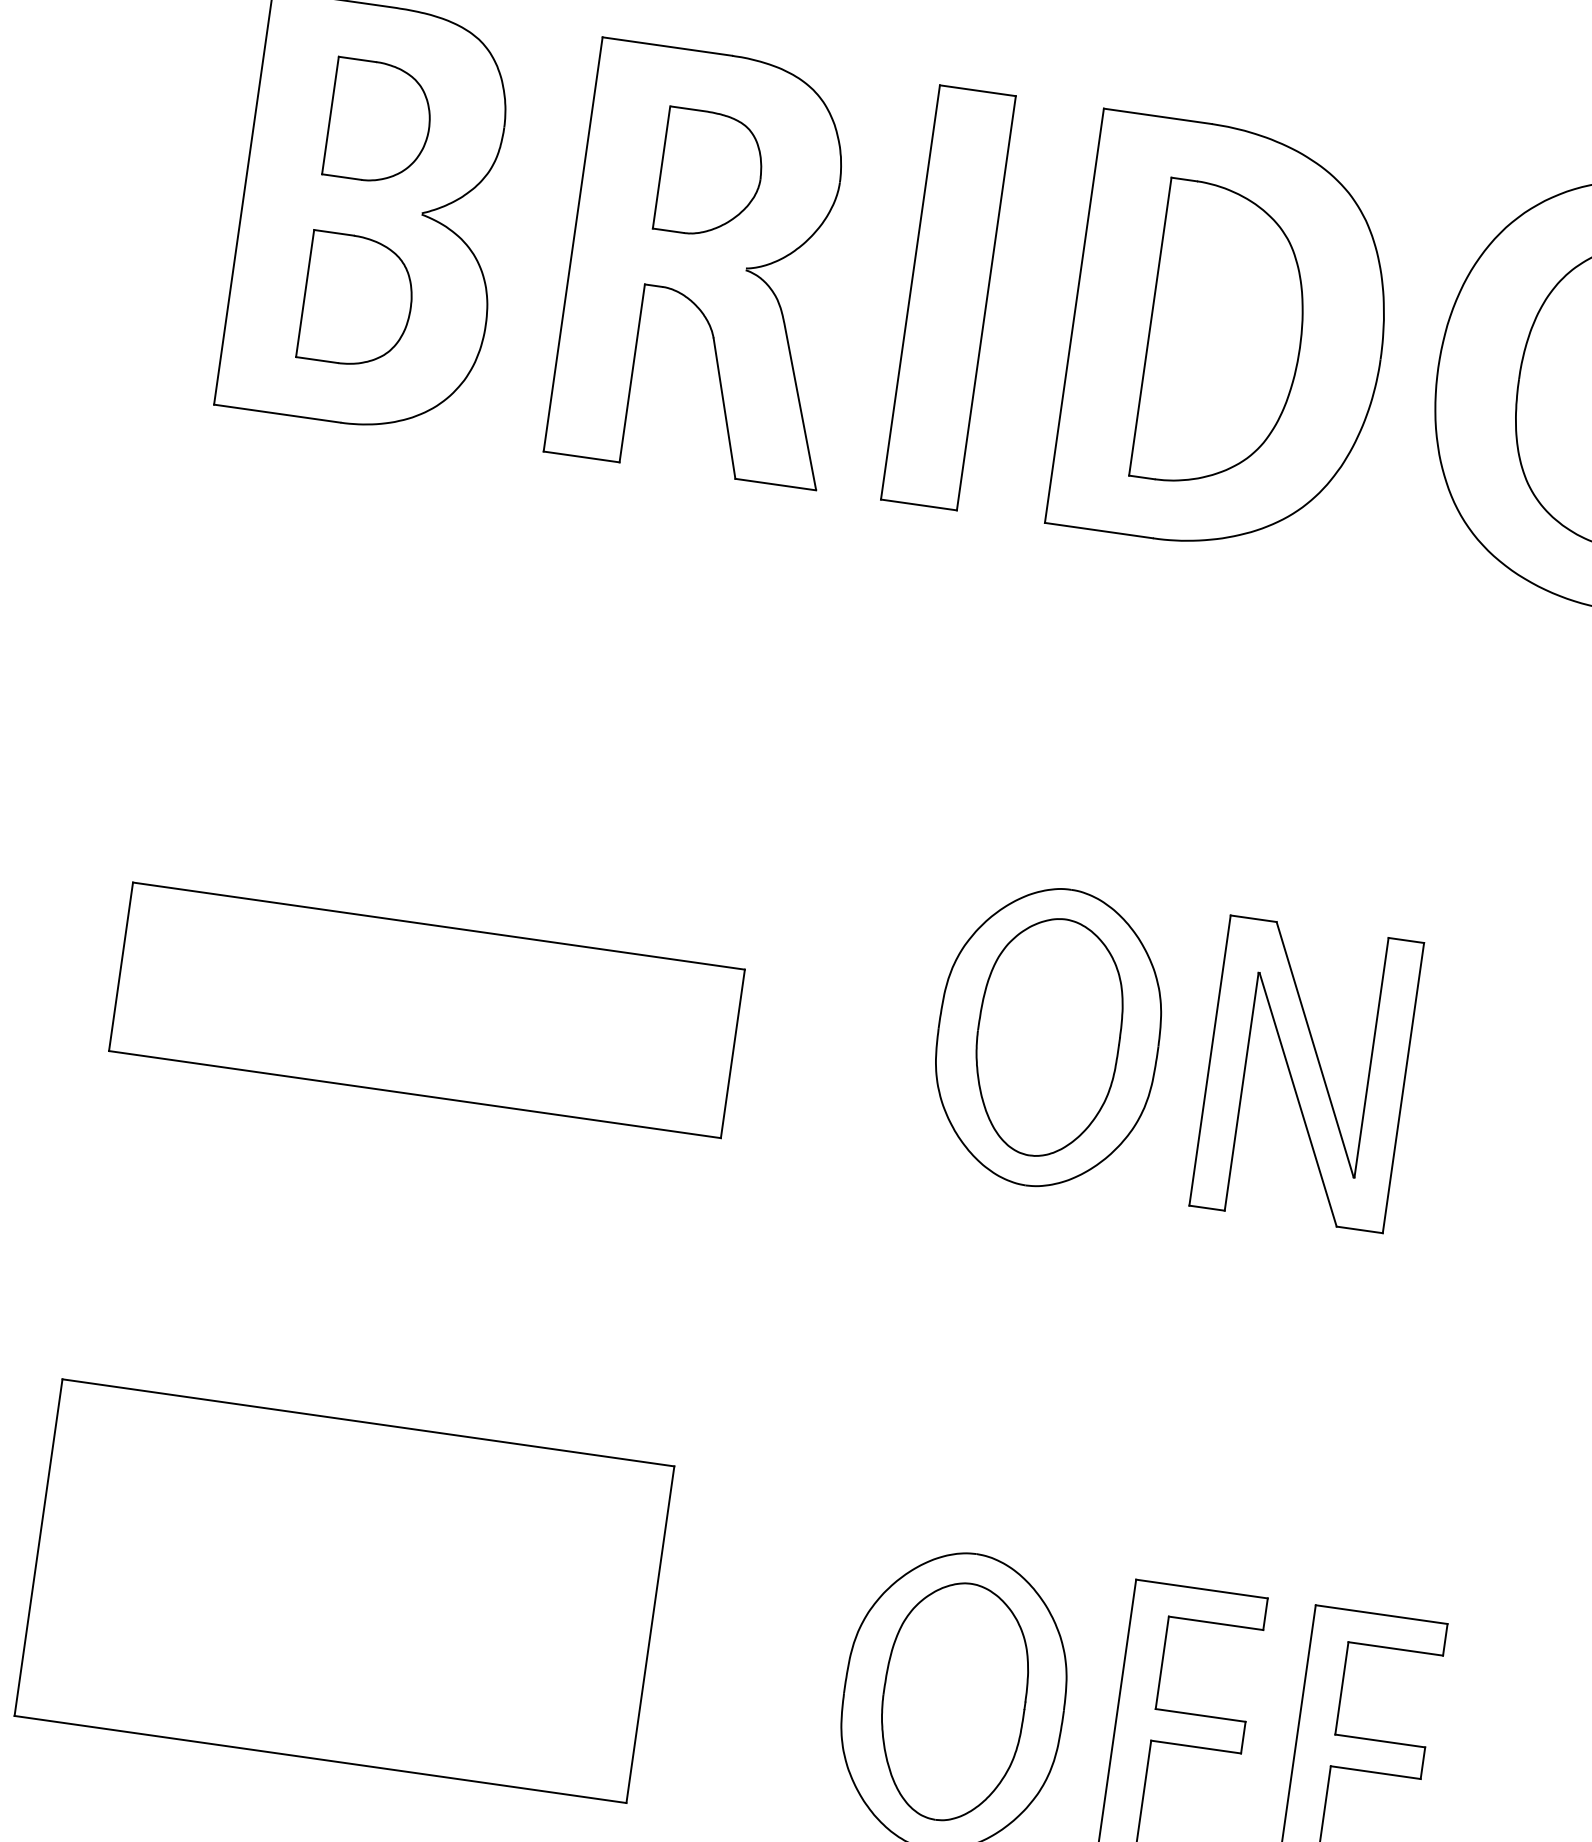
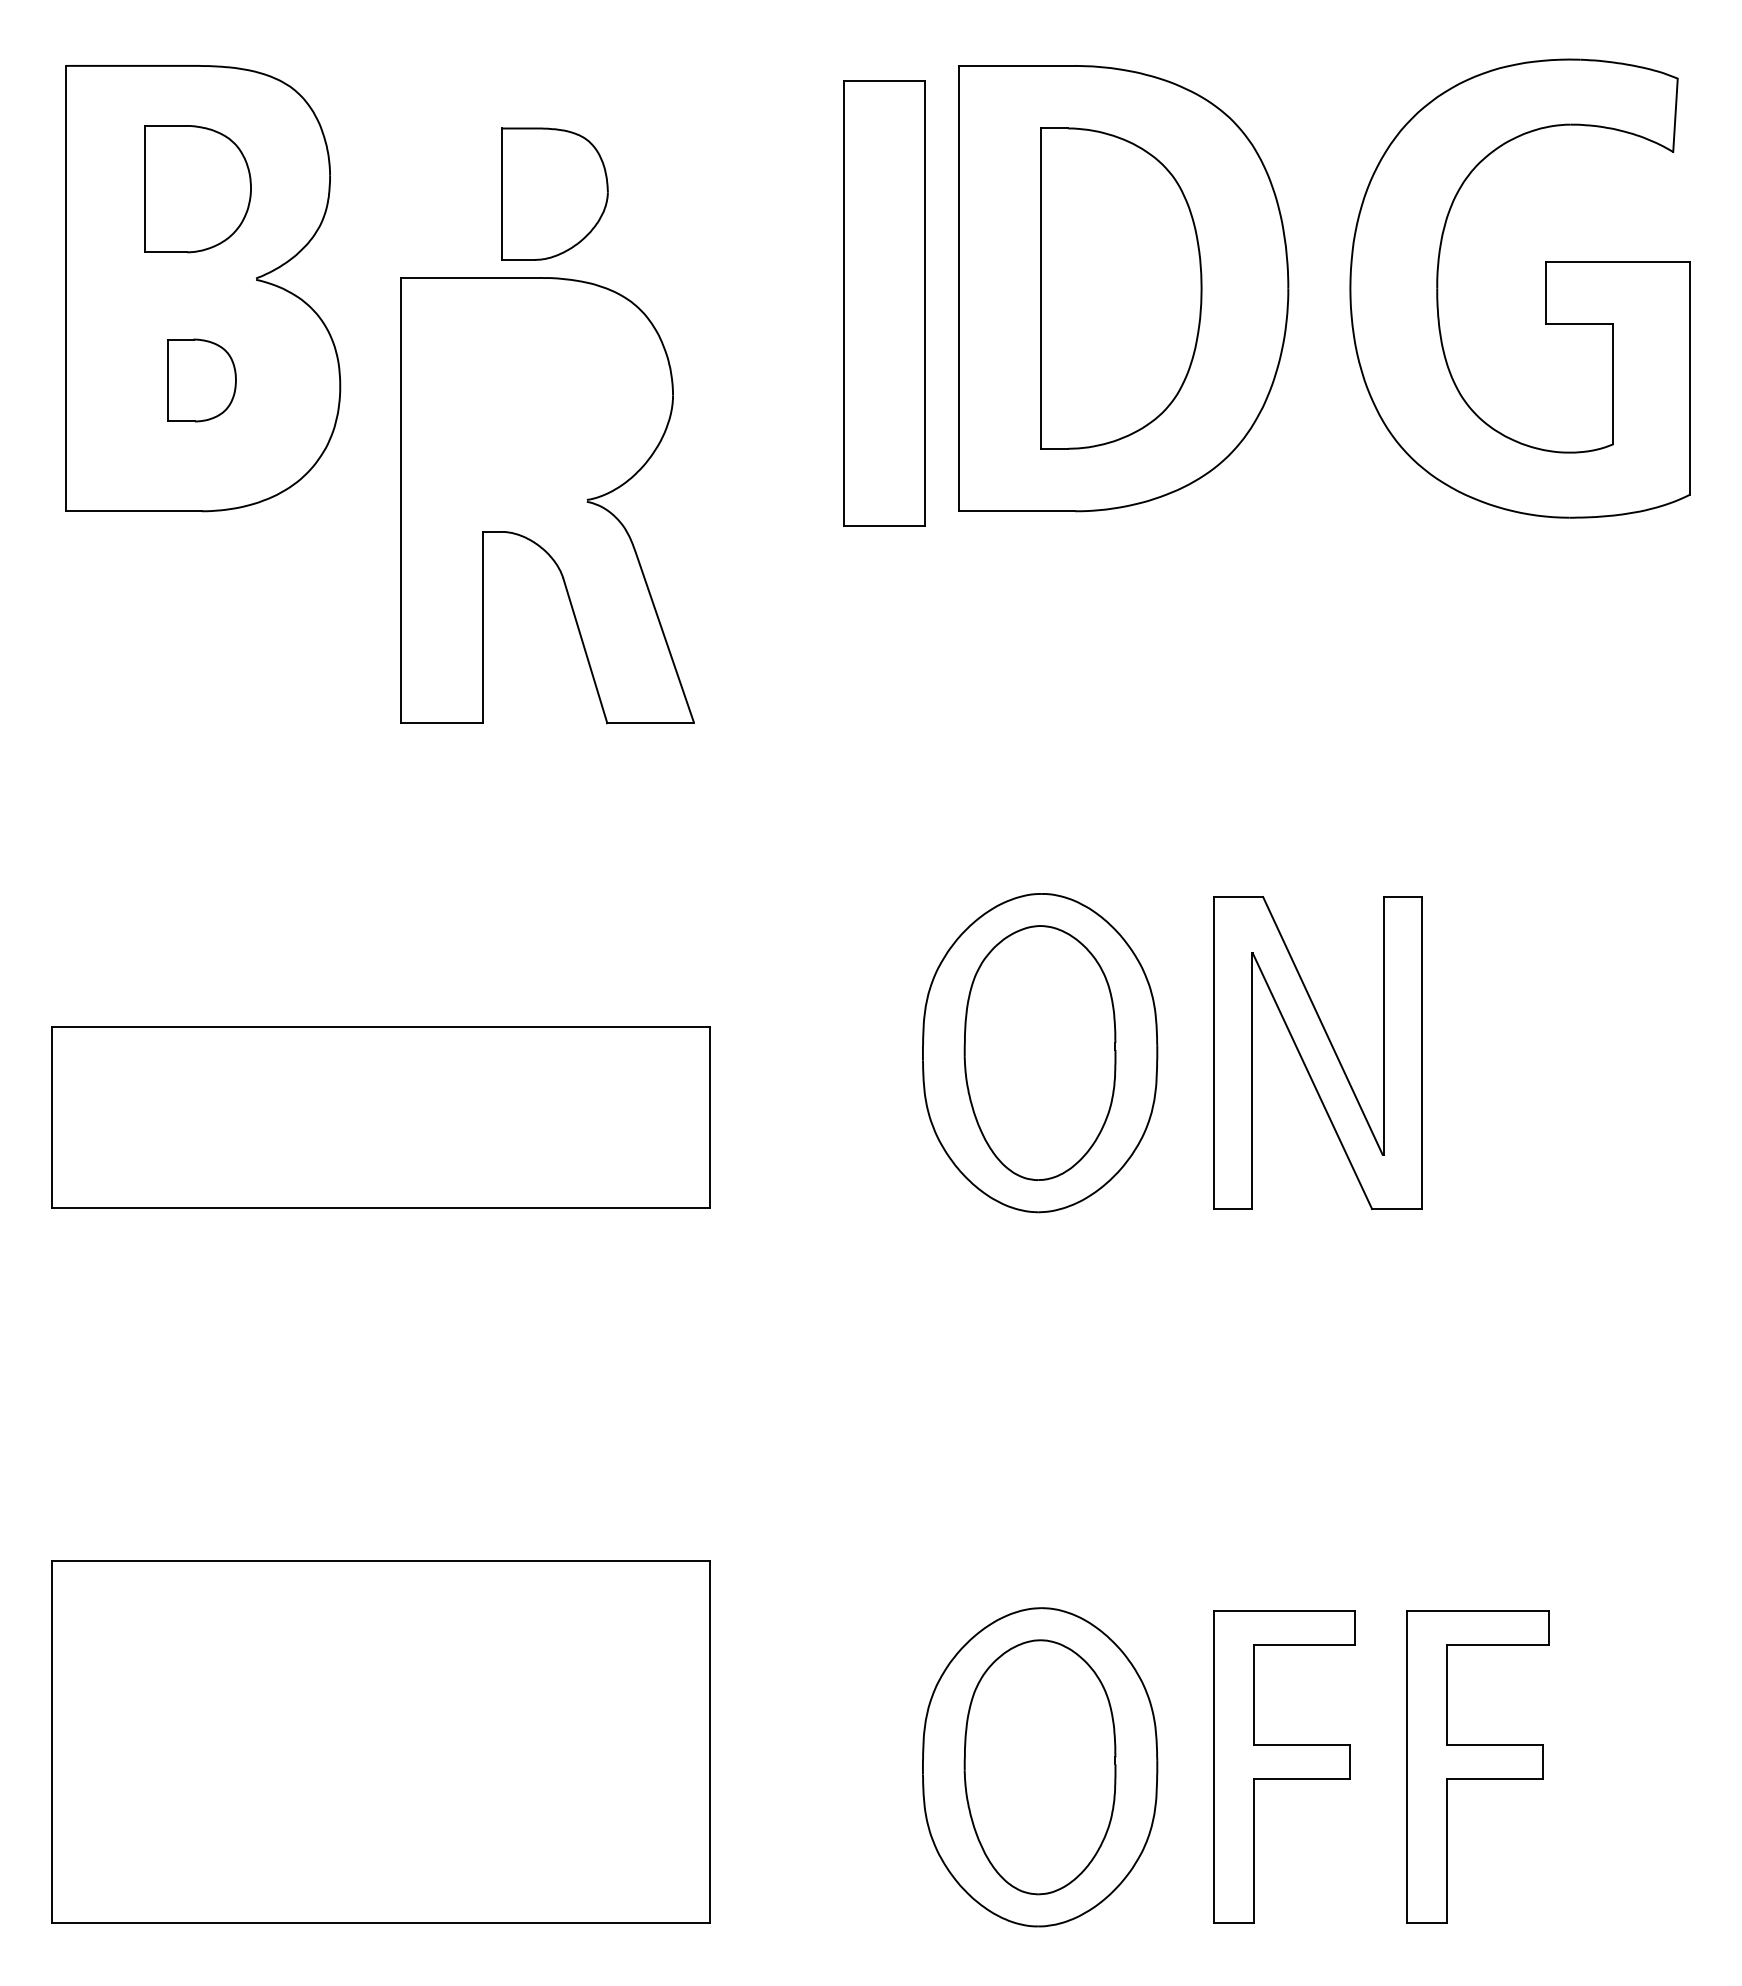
part: (709, 263) -> (547, 500), moved
part: (948, 297) -> (884, 303), moved
part: (357, 301) -> (201, 380), size x0.6

